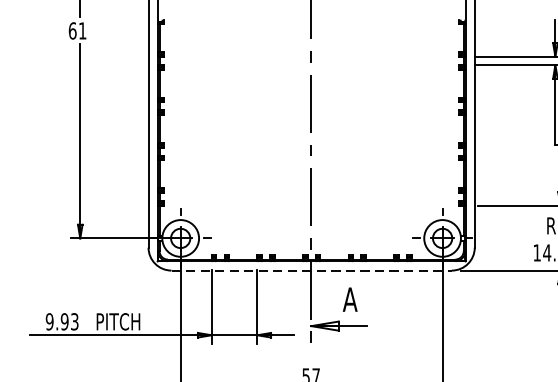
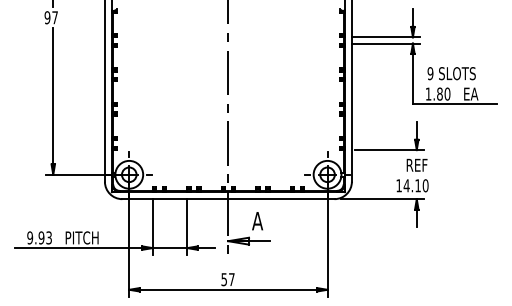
text: (76, 30) -> (50, 17), 61 -> 97
line: (311, 271) -> (228, 199), dashed -> solid

